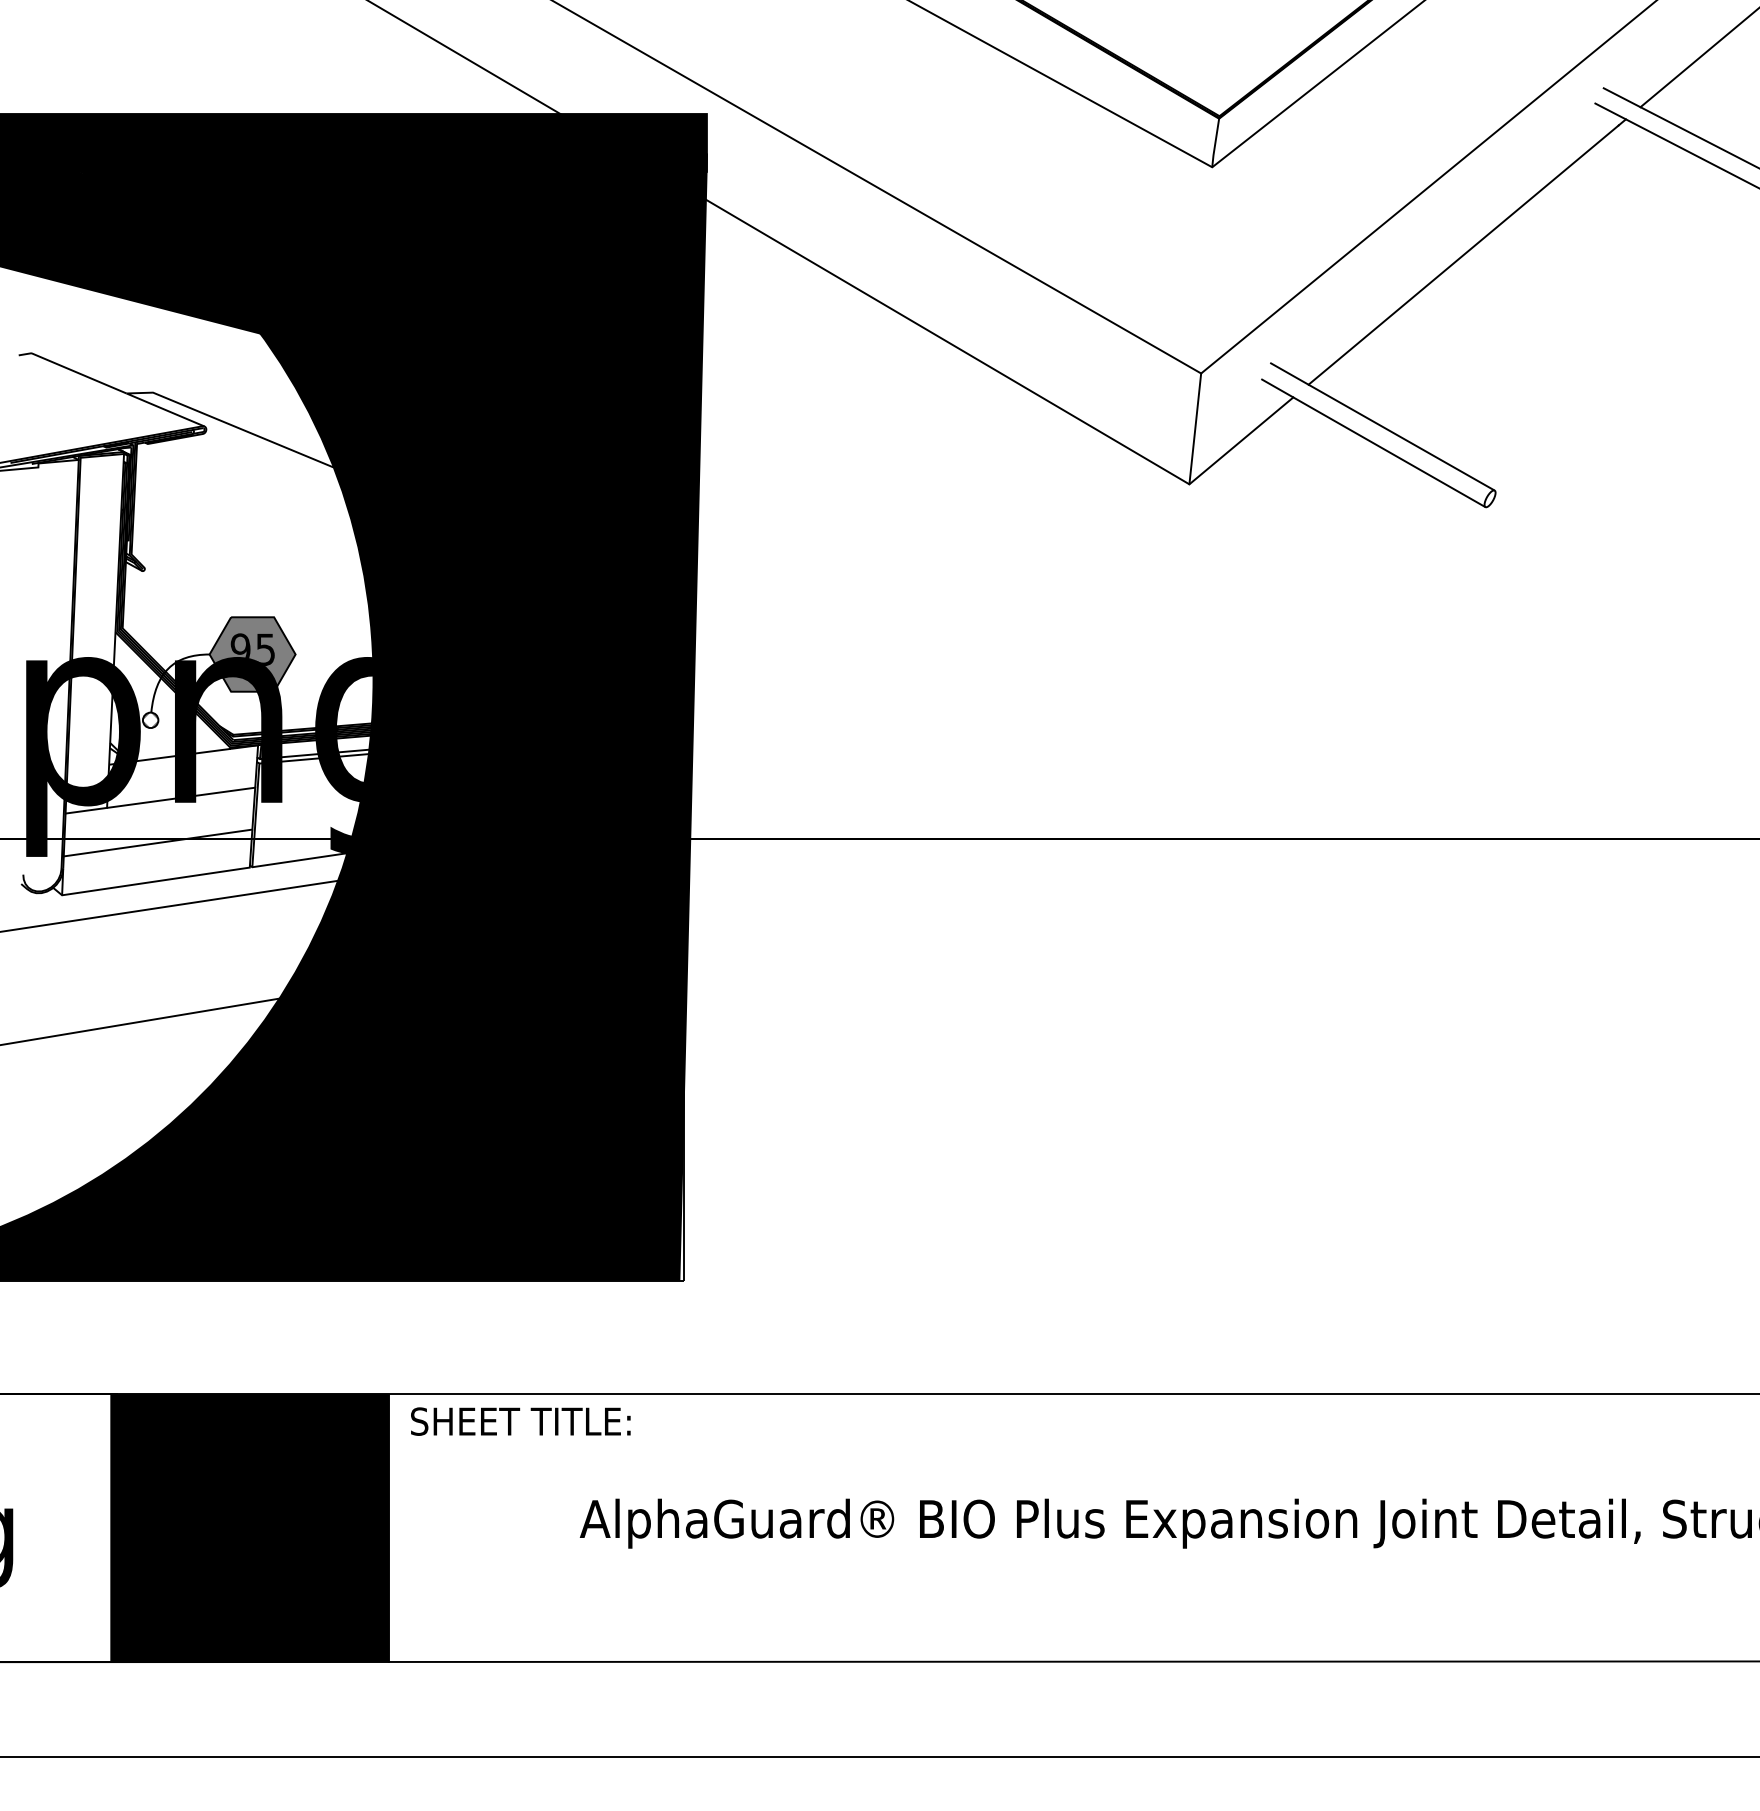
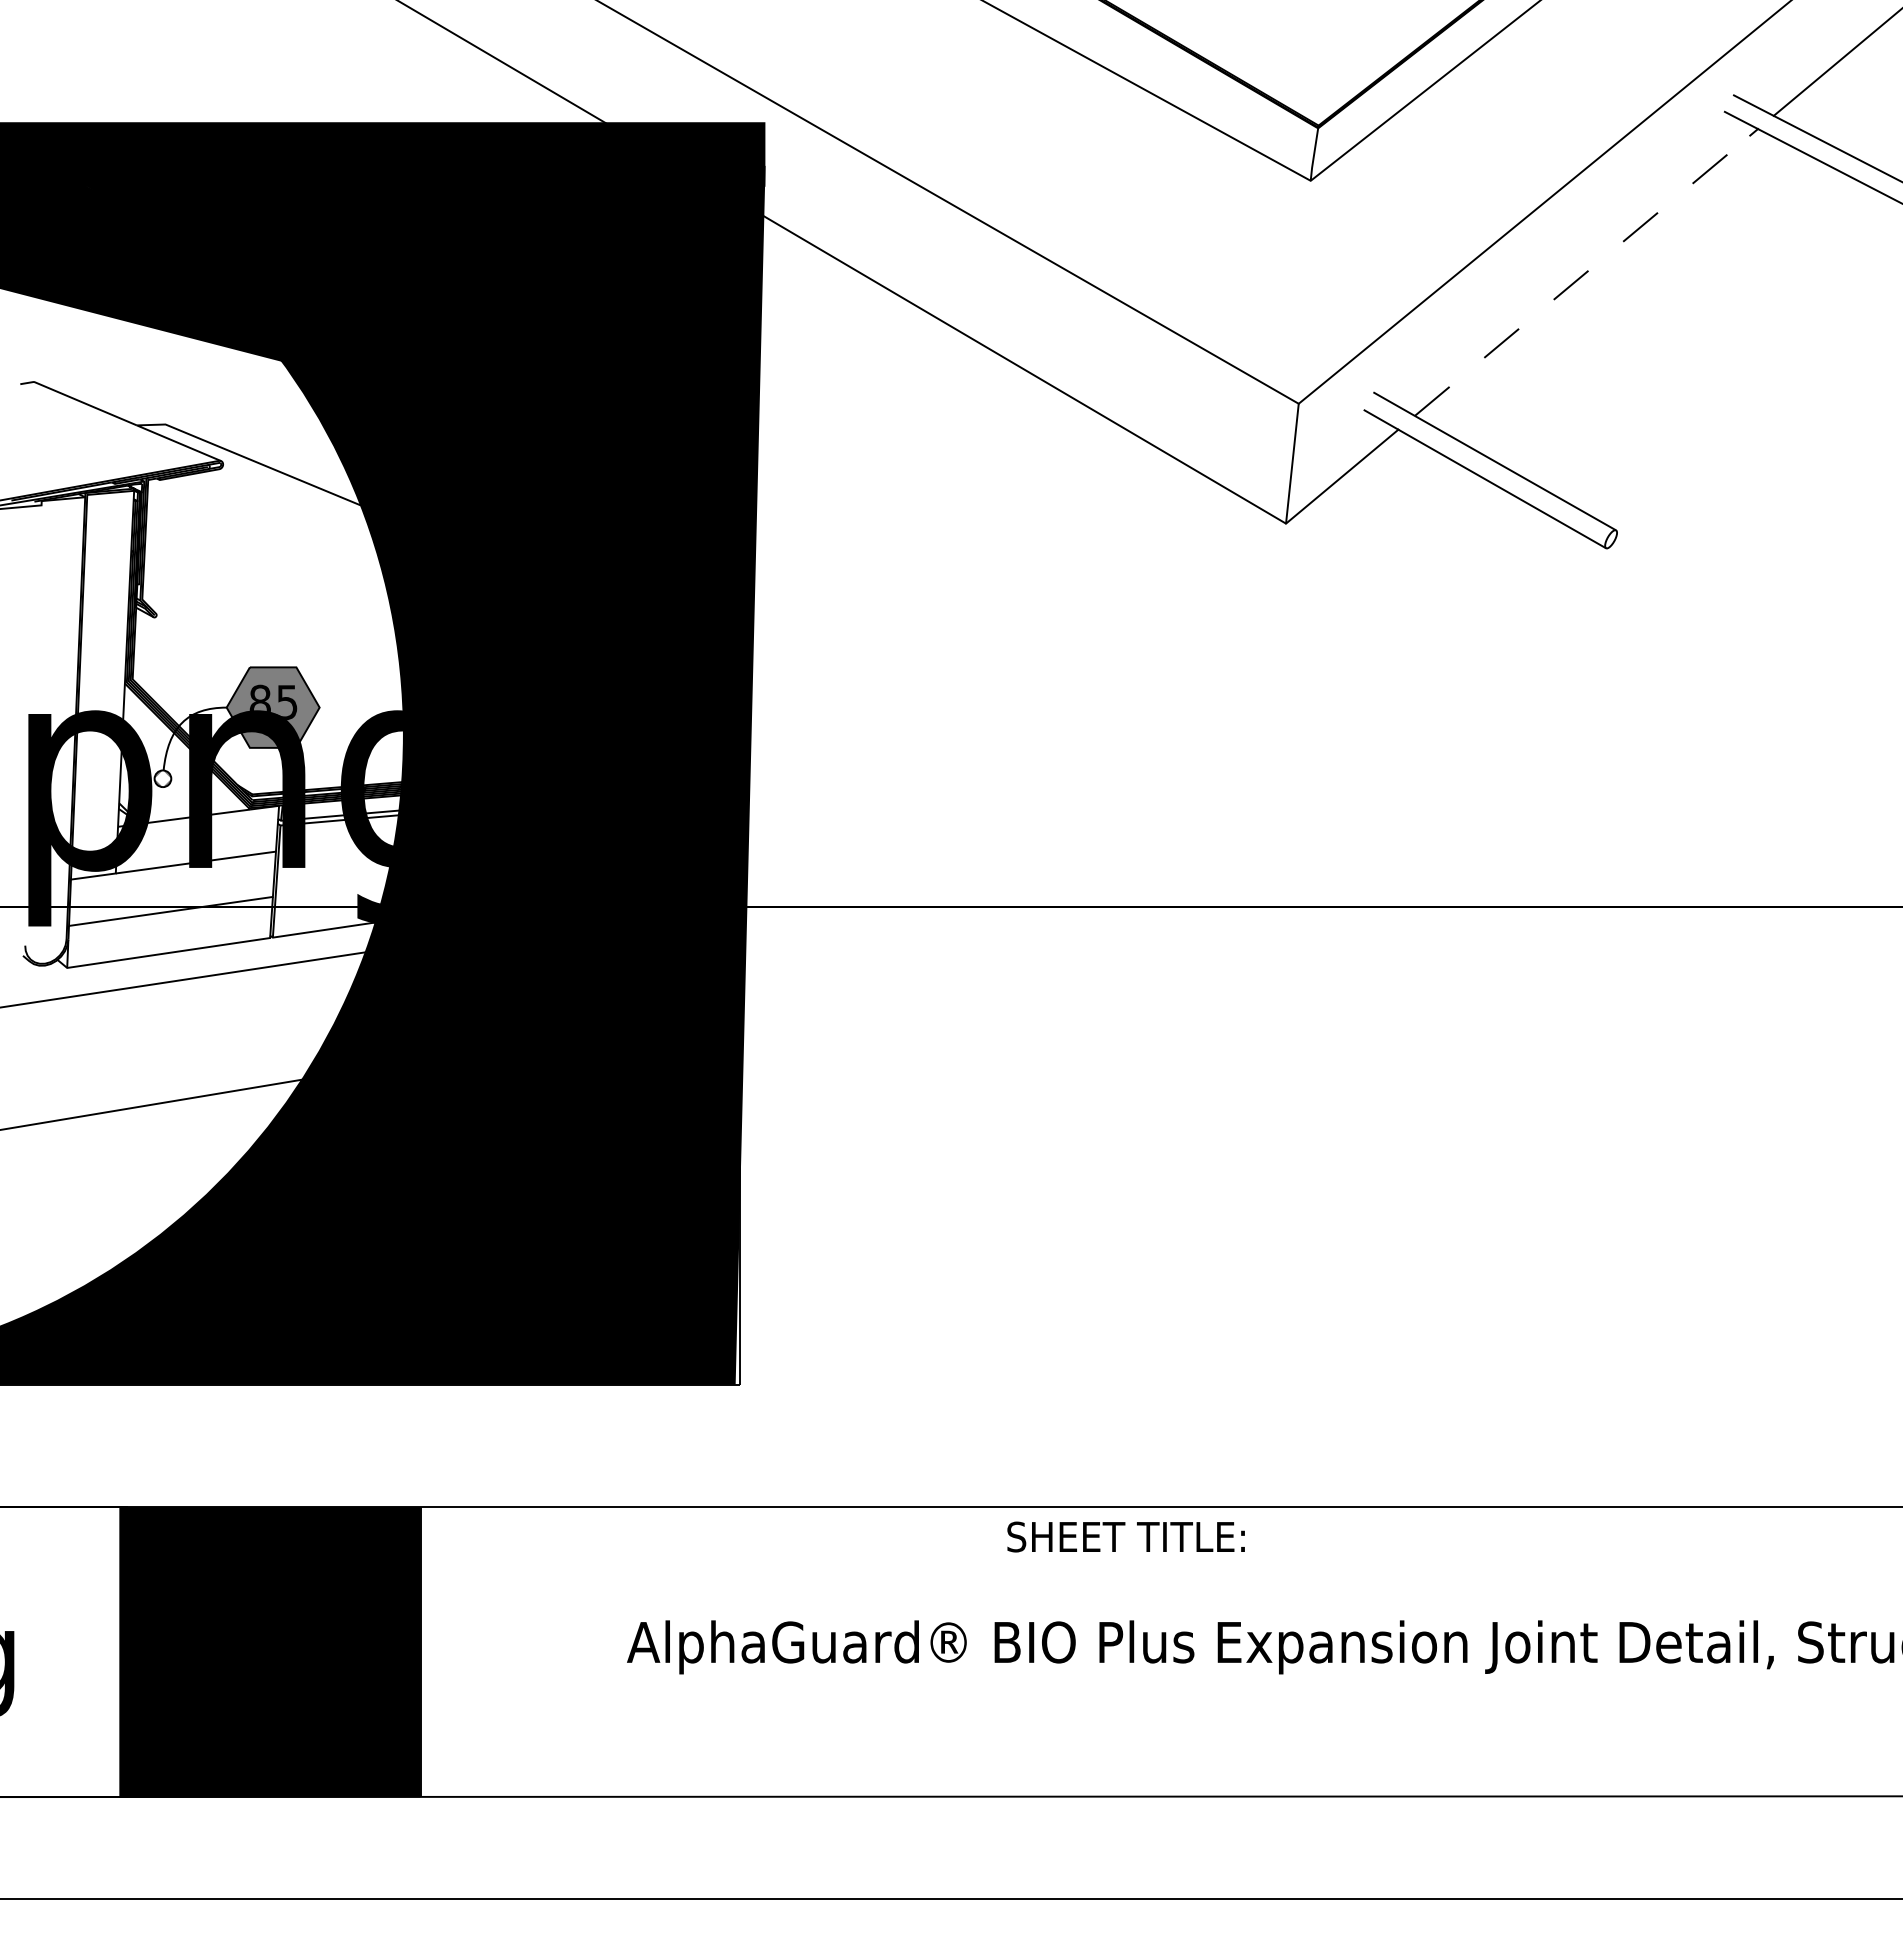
line: (1463, 254) -> (1582, 275), solid -> dashed
text: (239, 646) -> (259, 698), 95 -> 85
text: (520, 1421) -> (1125, 1536), moved

